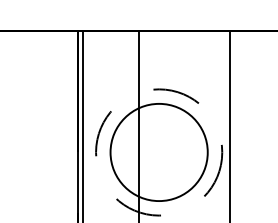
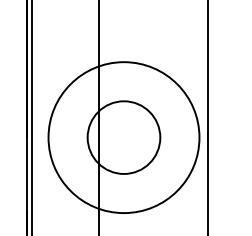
circle: (158, 152) -> (123, 137), size x0.62
circle: (159, 152) -> (124, 137), dashed -> solid

